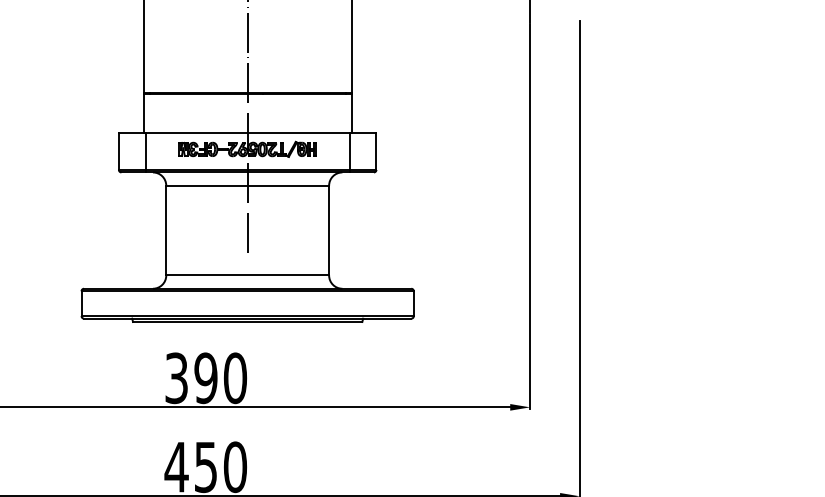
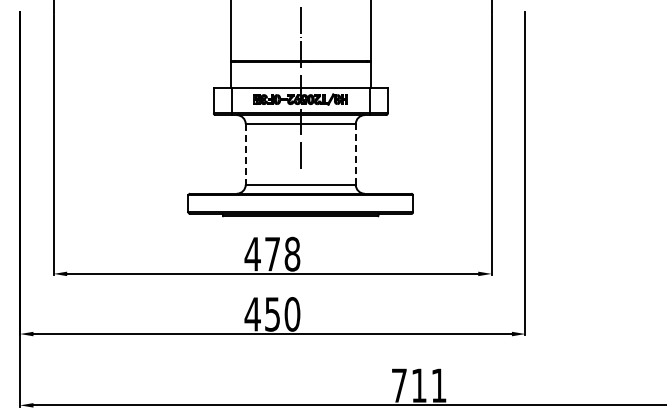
line: (328, 229) -> (355, 153), solid -> dashed
line: (165, 230) -> (245, 154), solid -> dashed
text: (205, 377) -> (272, 253), 390 -> 478

